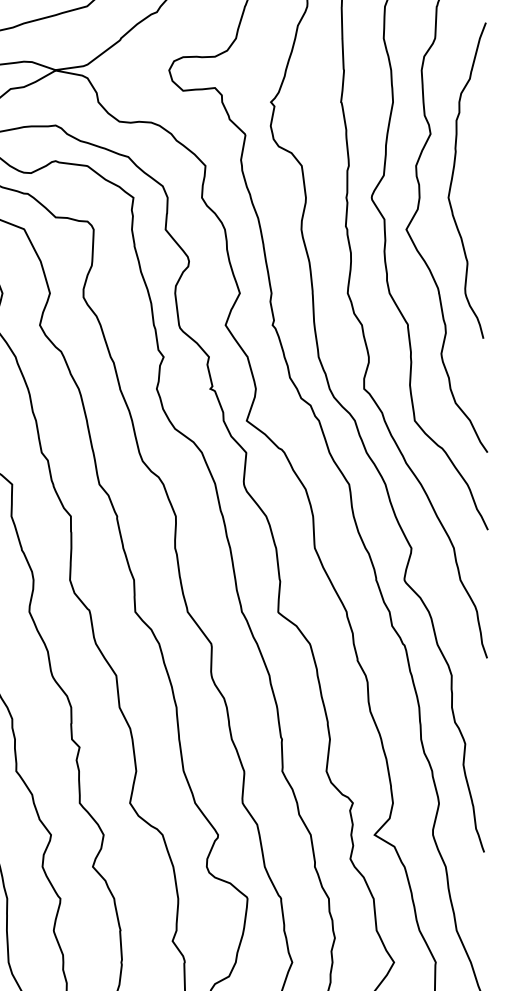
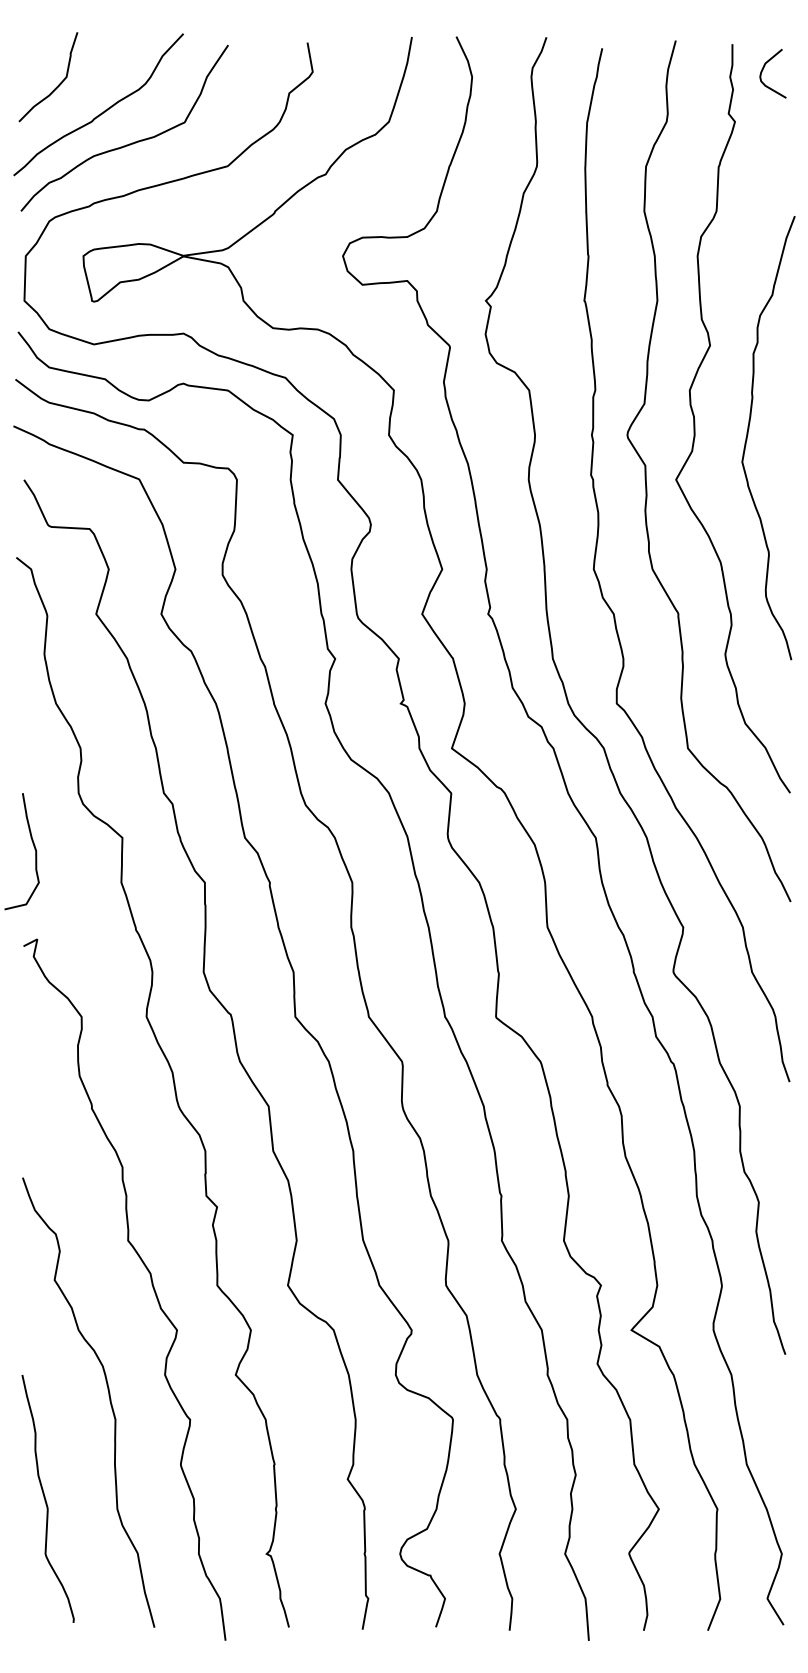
curve: (452, 178) -> (748, 435), moved

